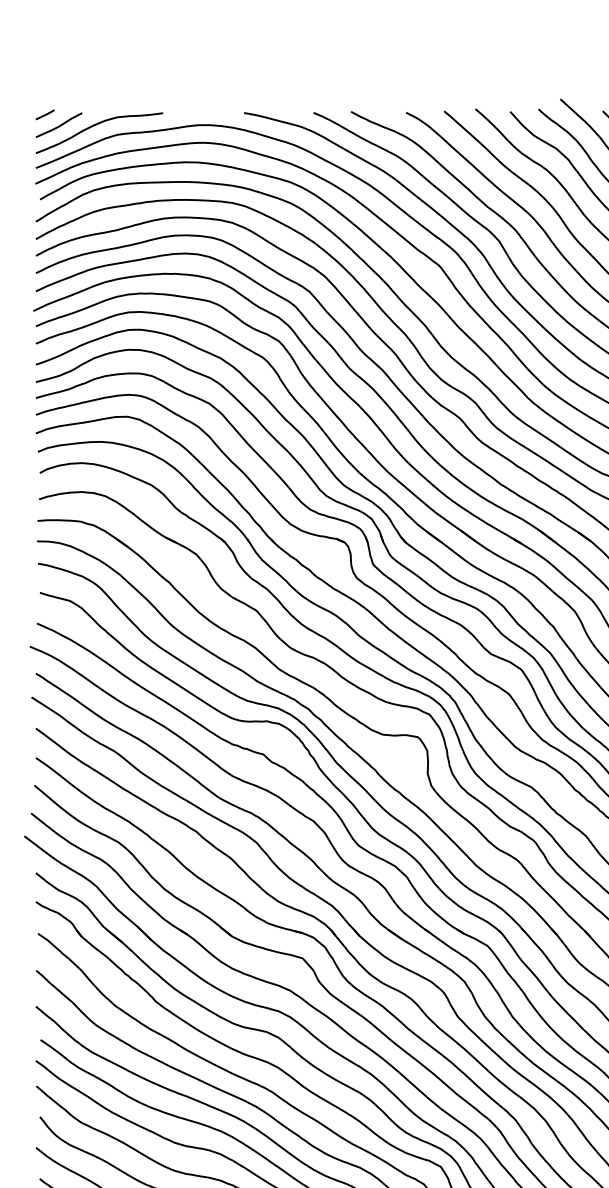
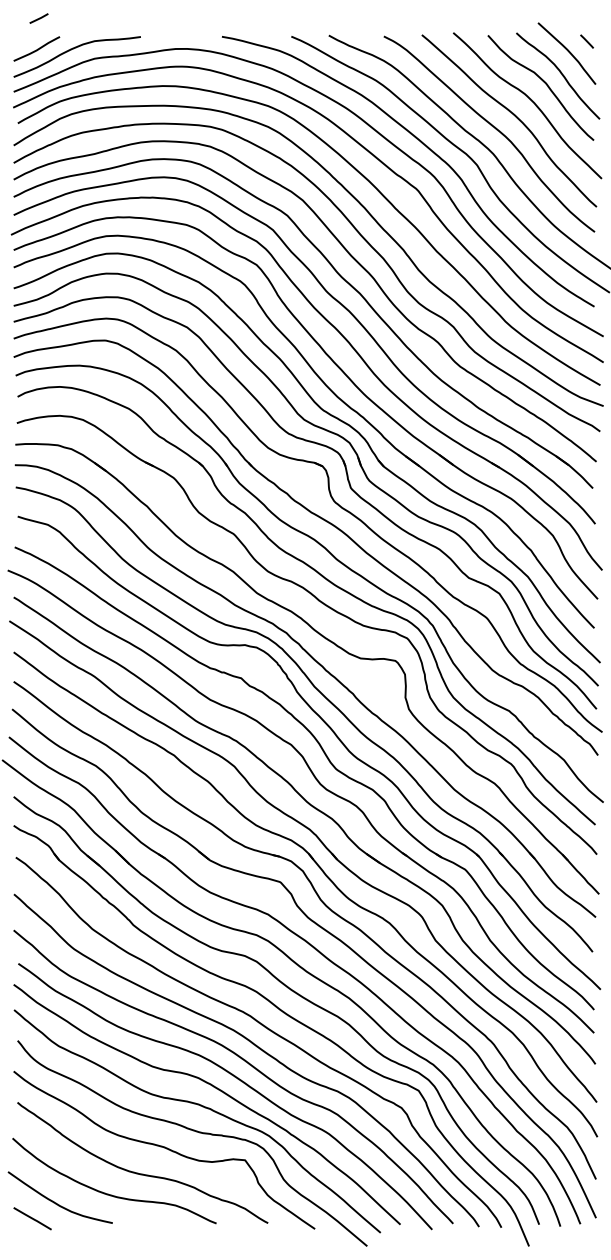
line: (44, 114) -> (38, 18), moved

